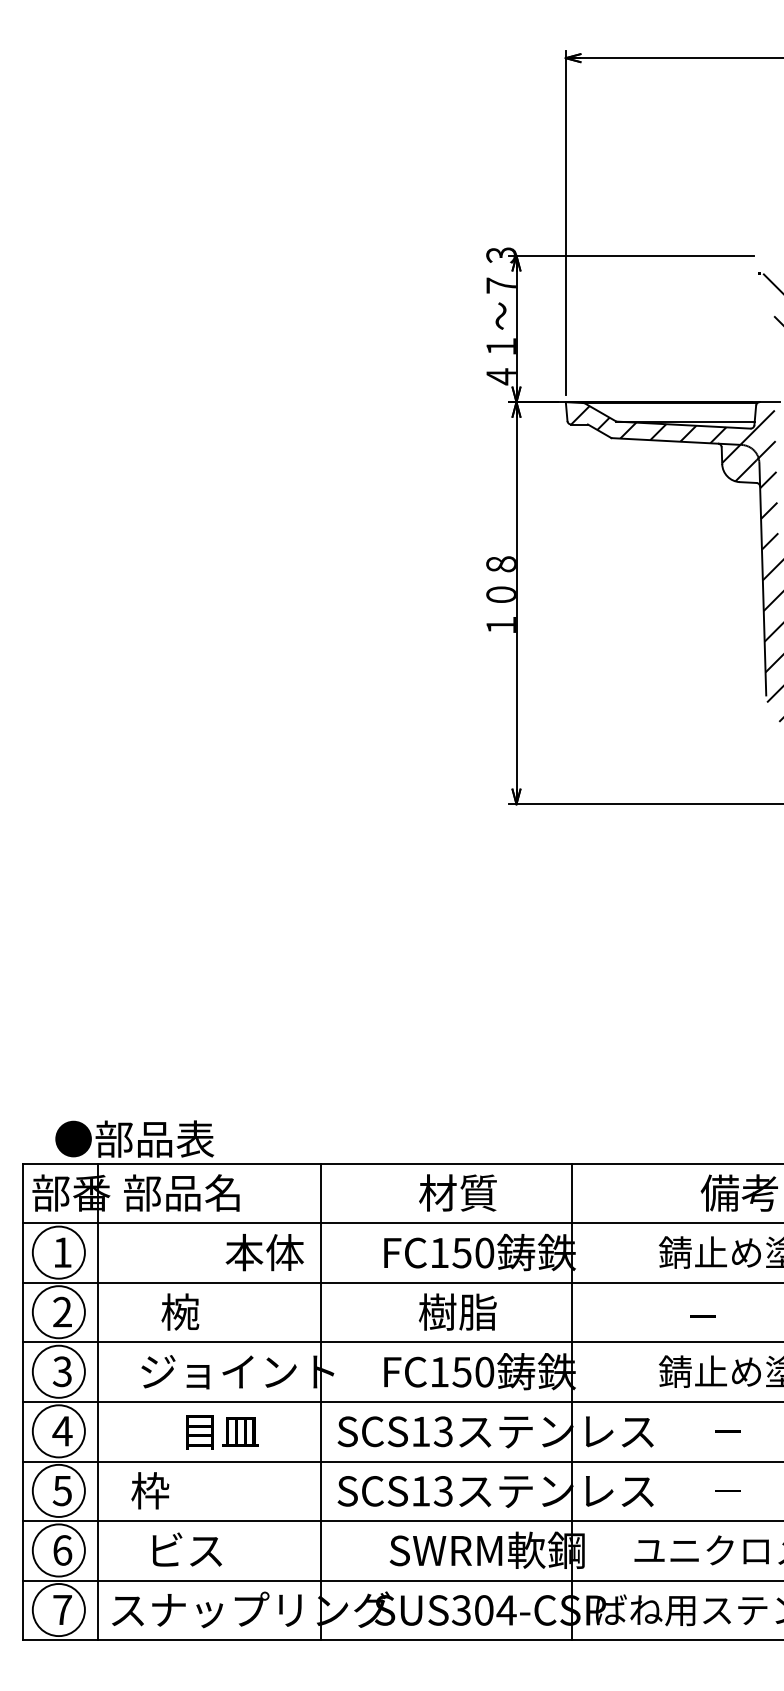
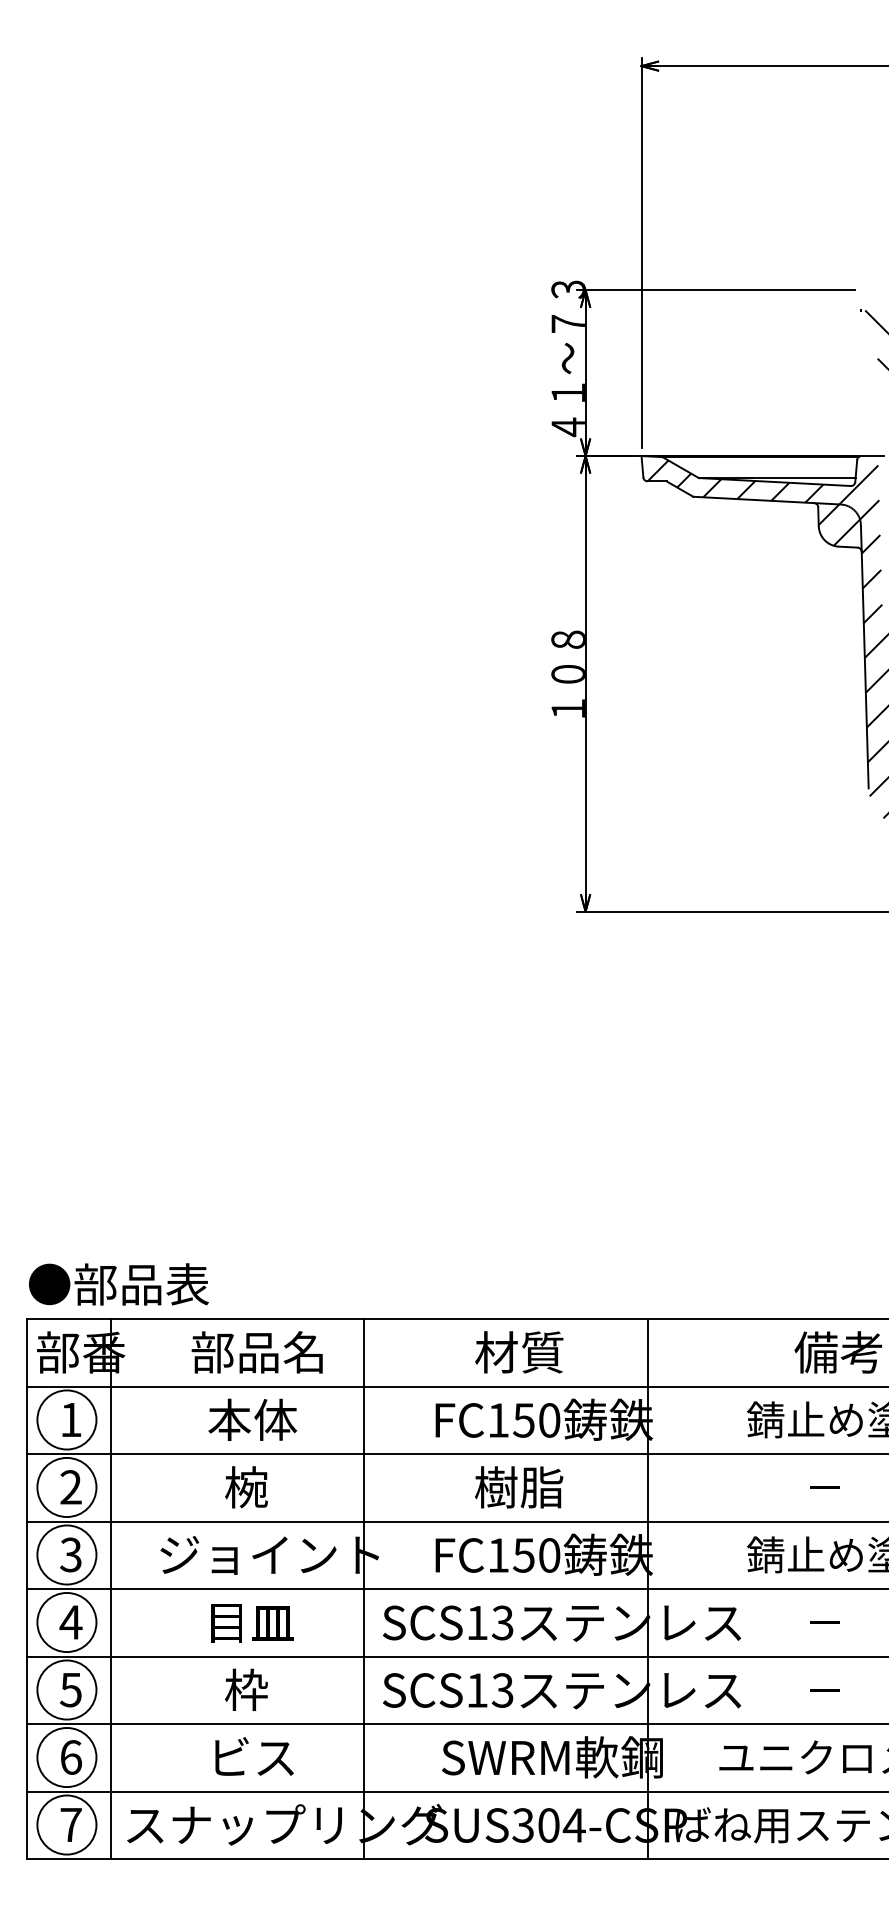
text: (134, 1138) -> (118, 1283), moved
text: (181, 1192) -> (256, 1351), moved
text: (264, 1252) -> (252, 1419), moved
text: (180, 1311) -> (246, 1486), moved
text: (702, 1316) -> (824, 1487), moved
text: (150, 1490) -> (246, 1689), moved
text: (186, 1549) -> (253, 1756), moved

